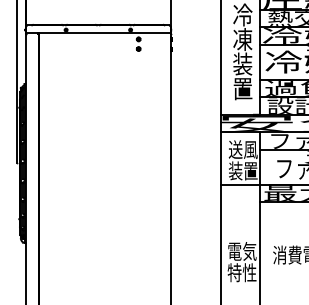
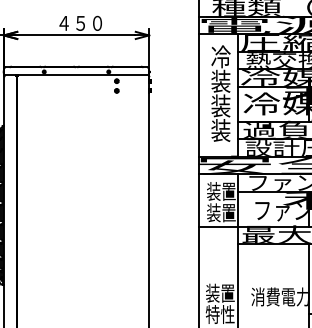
text: (242, 38) -> (220, 80), 凍 -> 装
text: (242, 88) -> (220, 130), 置 -> 装
text: (243, 149) -> (221, 191), 送風 -> 装置
text: (242, 250) -> (220, 292), 電気 -> 装置

